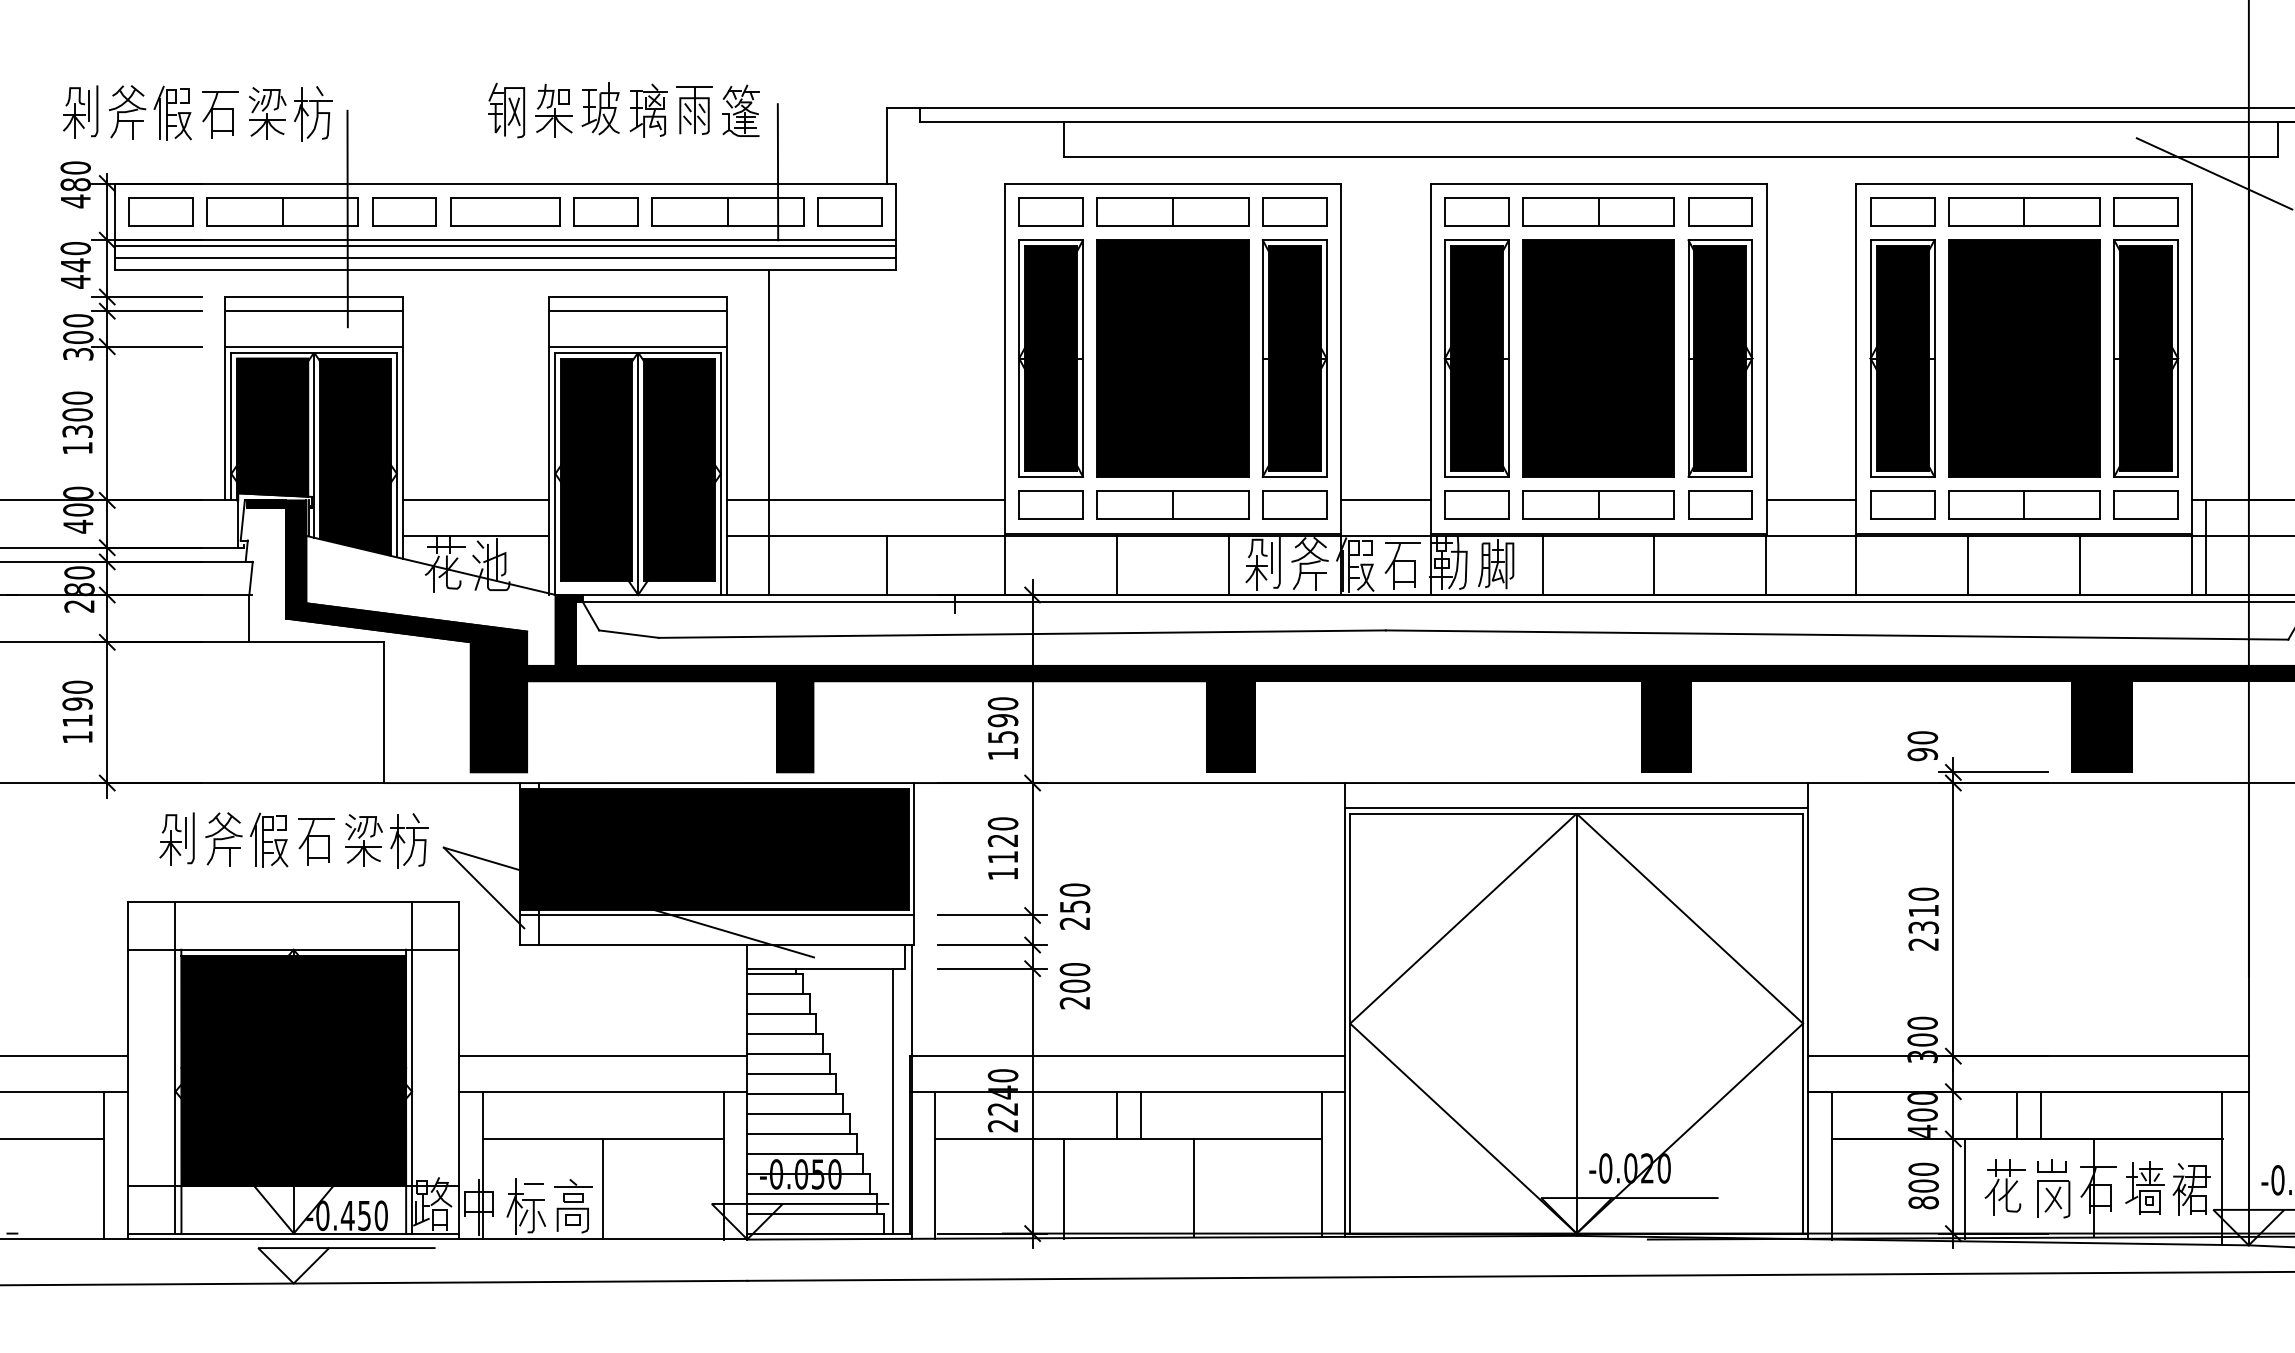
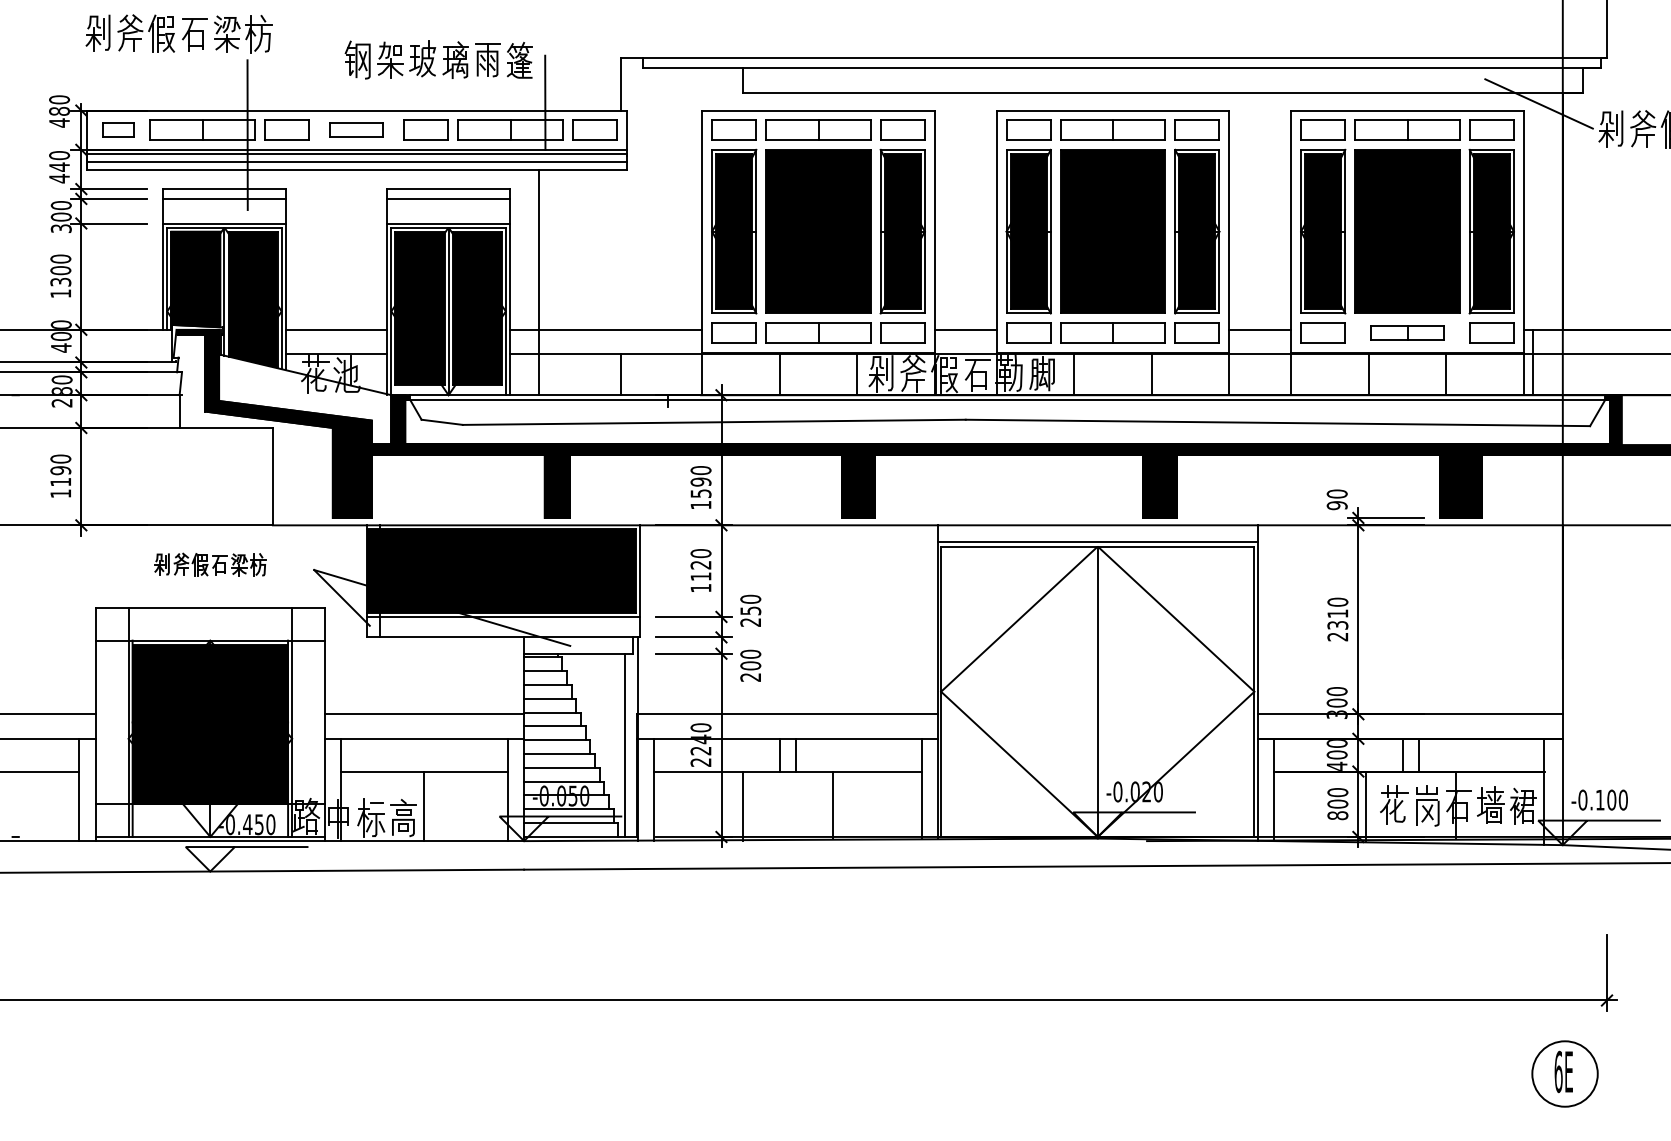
part: (197, 112) -> (178, 33), moved
part: (160, 210) -> (118, 129), size x0.7
part: (505, 210) -> (356, 129), size x0.7
part: (2024, 504) -> (1407, 332), size x0.7
part: (293, 839) -> (210, 564), size x0.6

